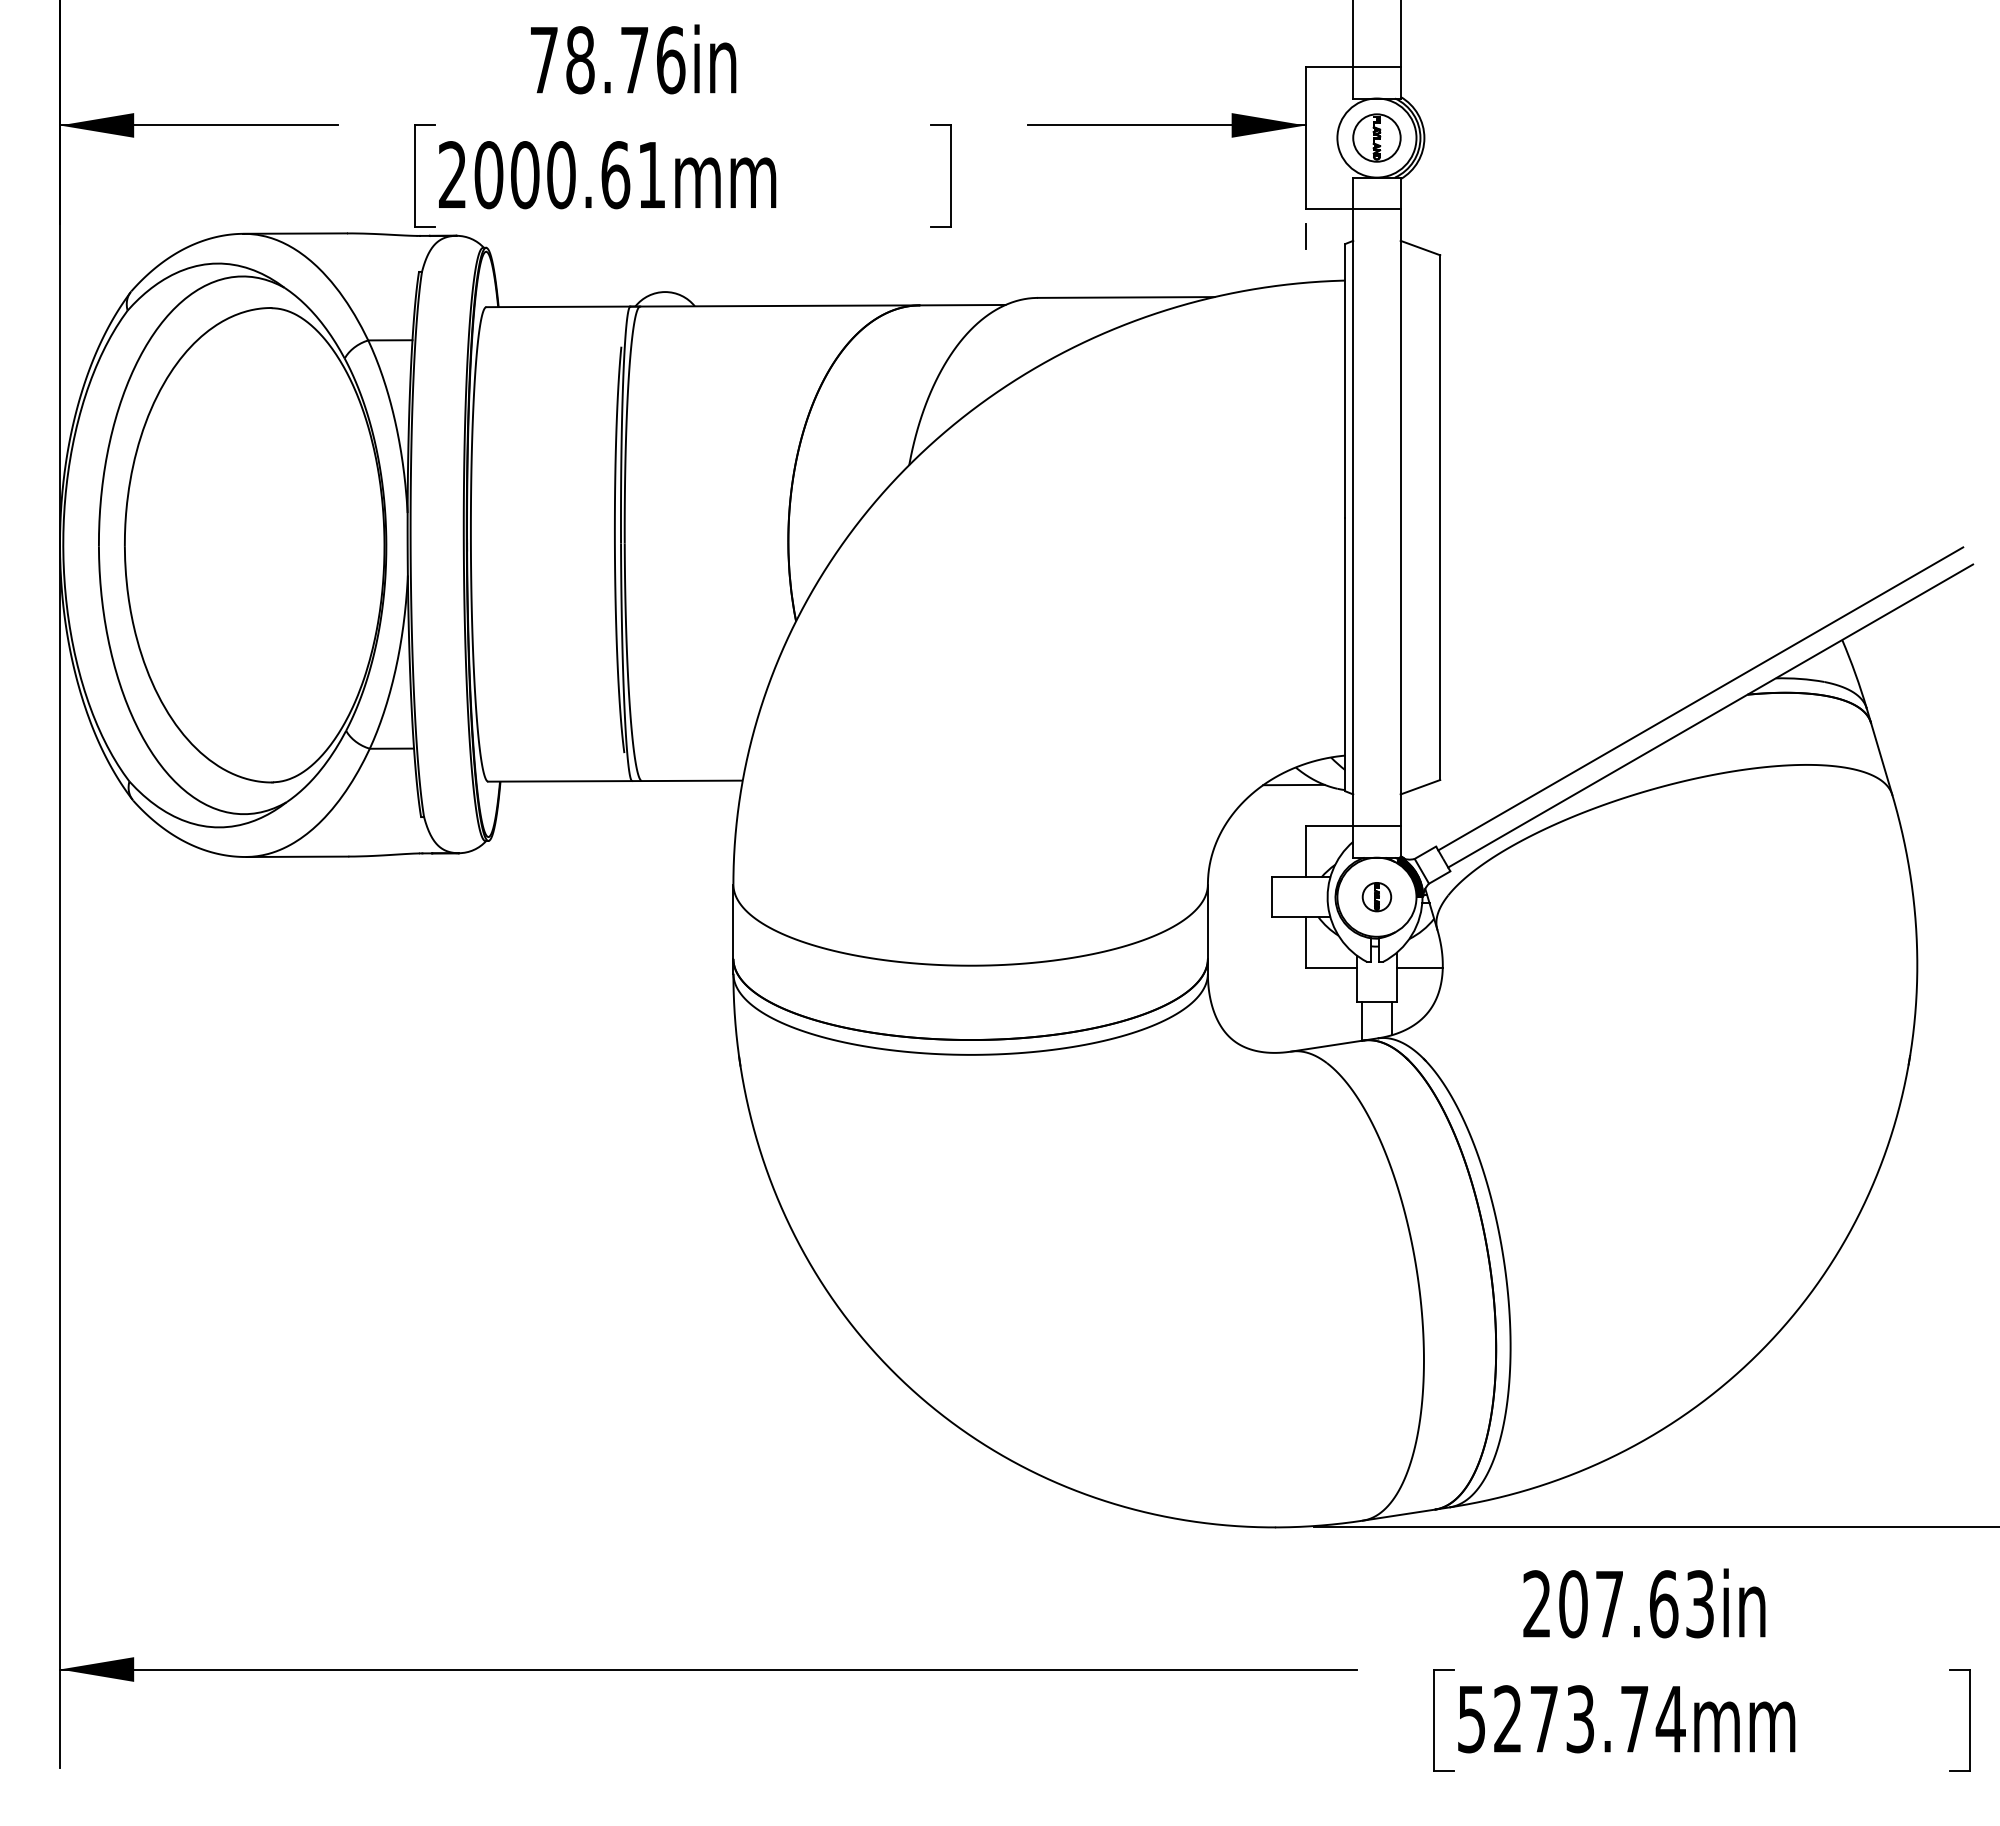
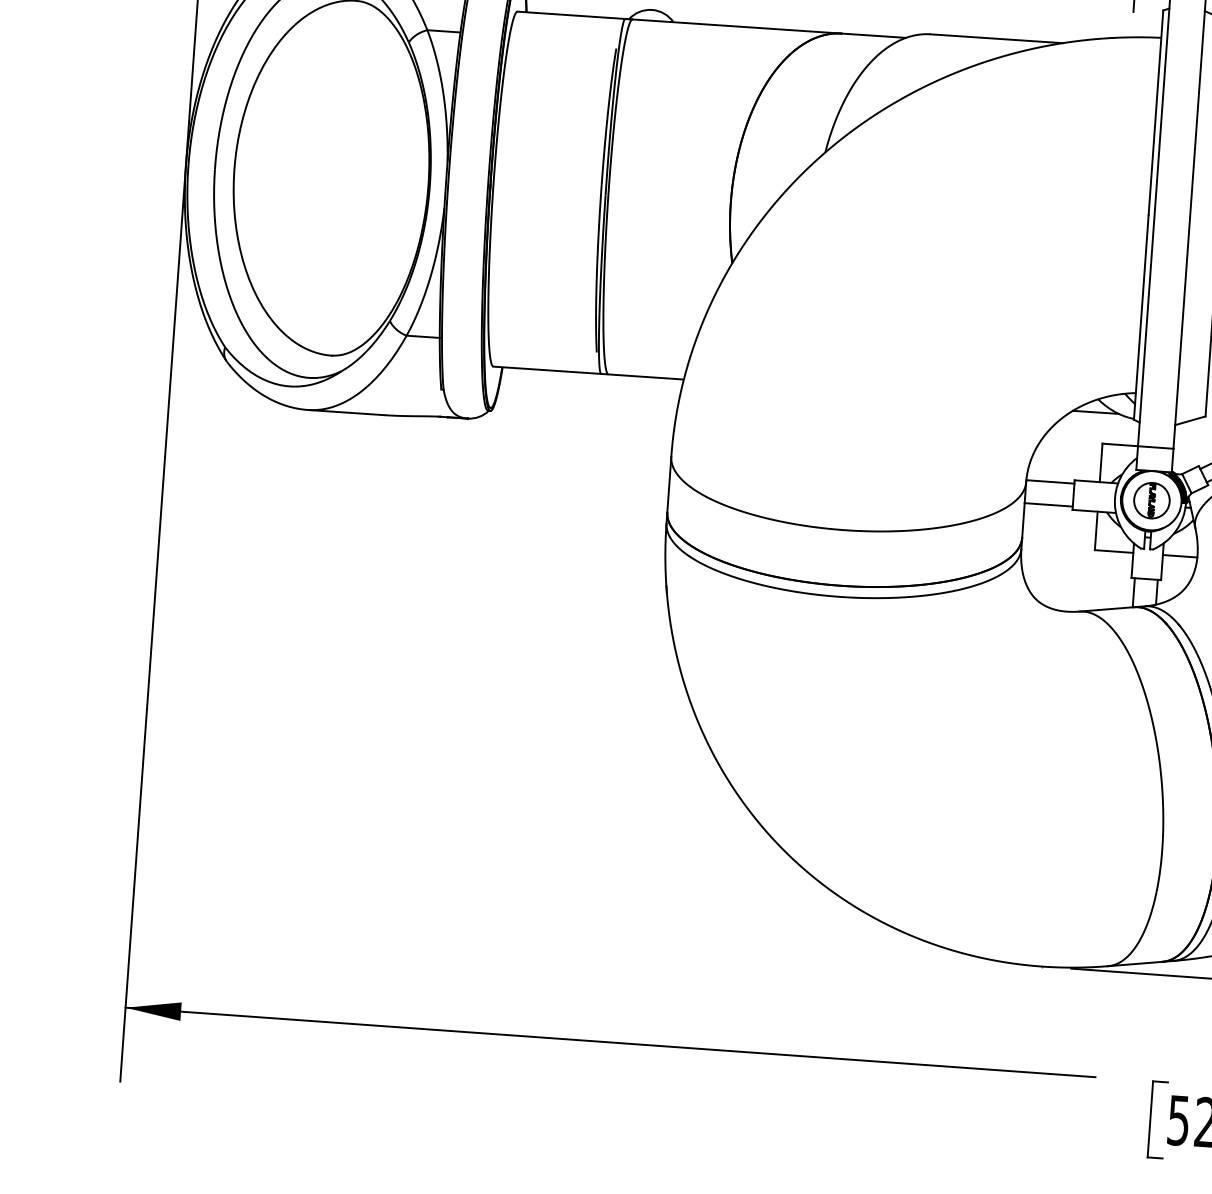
line: (1239, 881) -> (1049, 481), added
part: (1376, 896) -> (1151, 500), size x1.67
line: (1239, 912) -> (1048, 504), added

